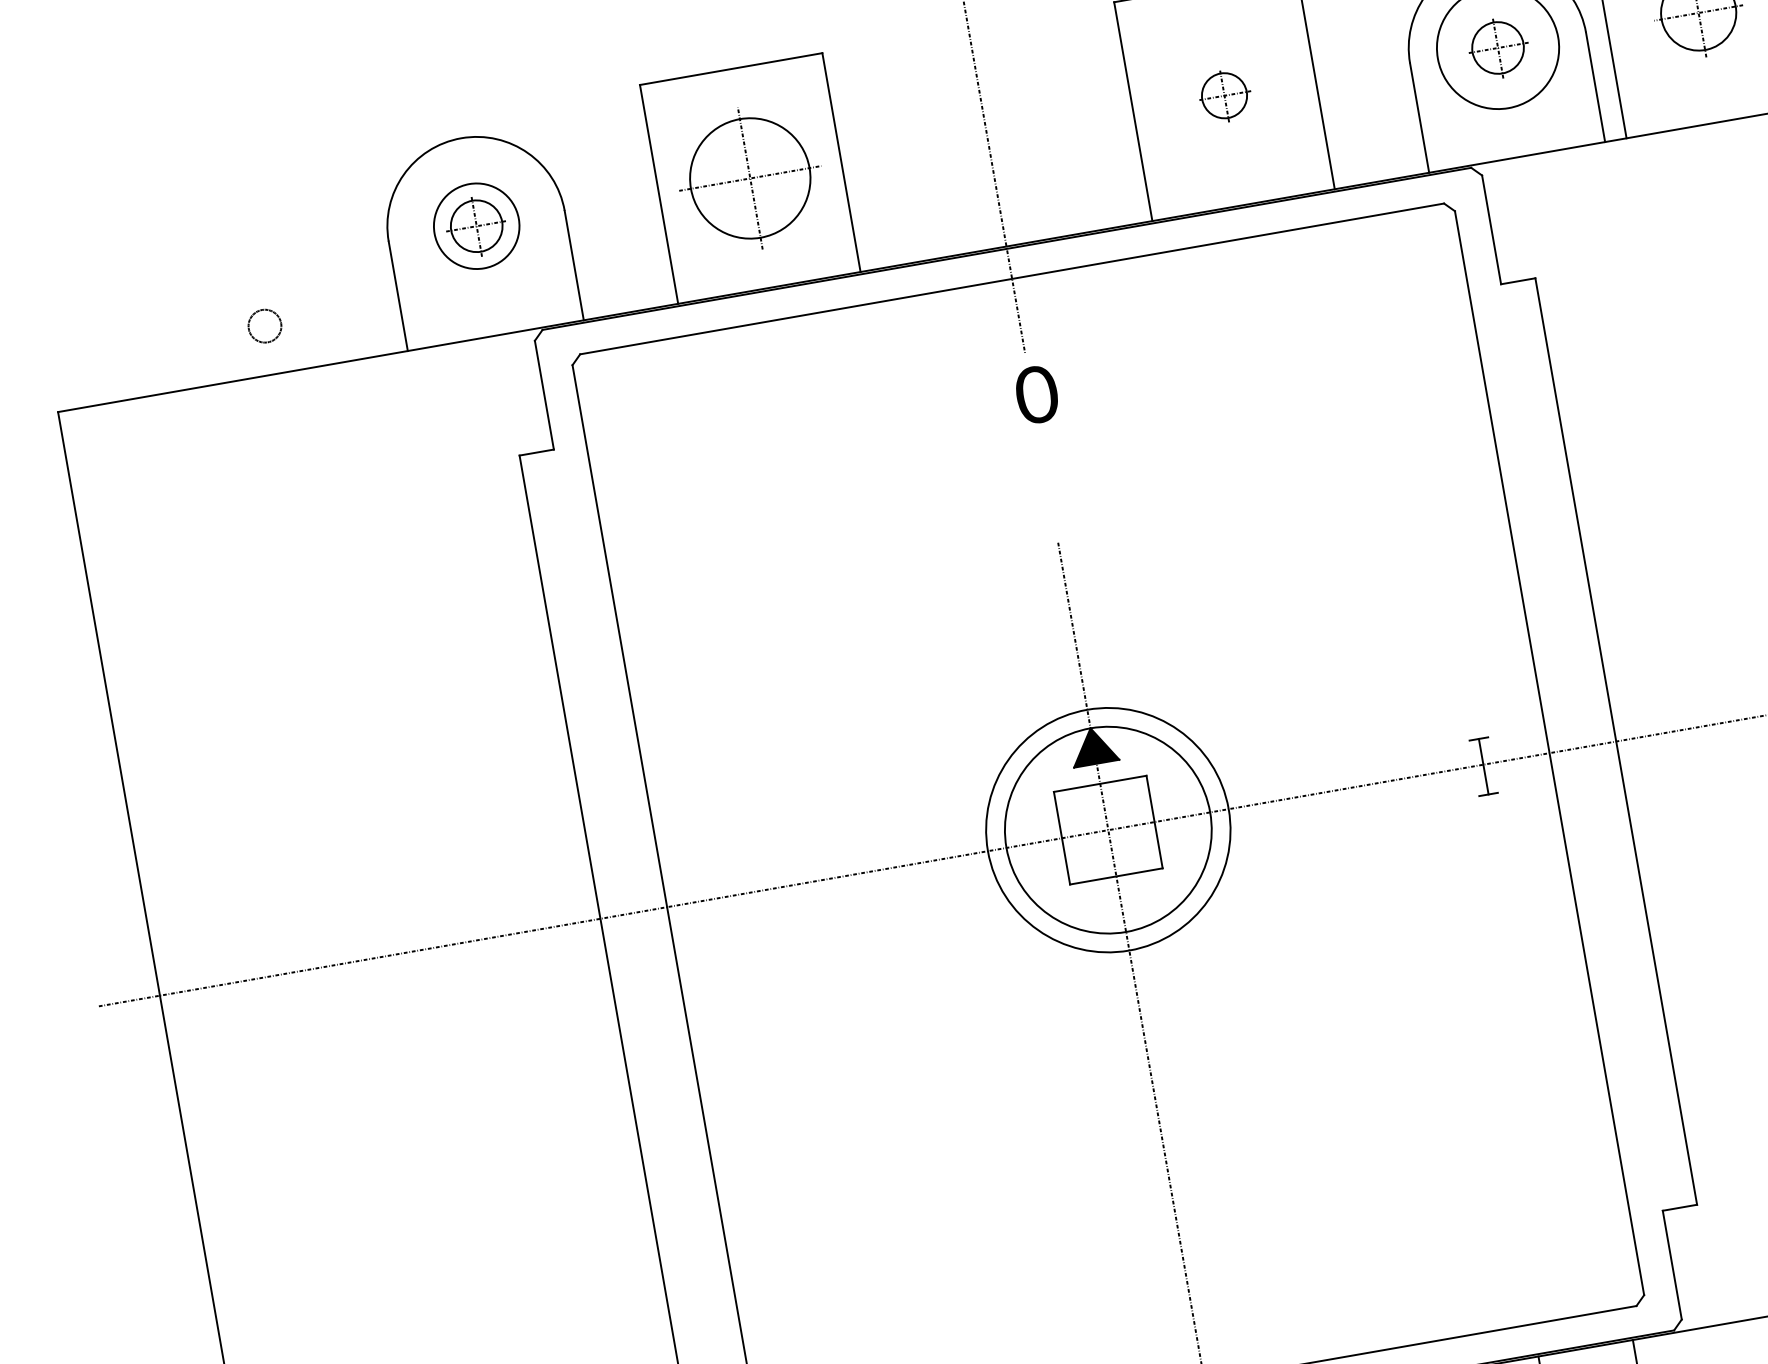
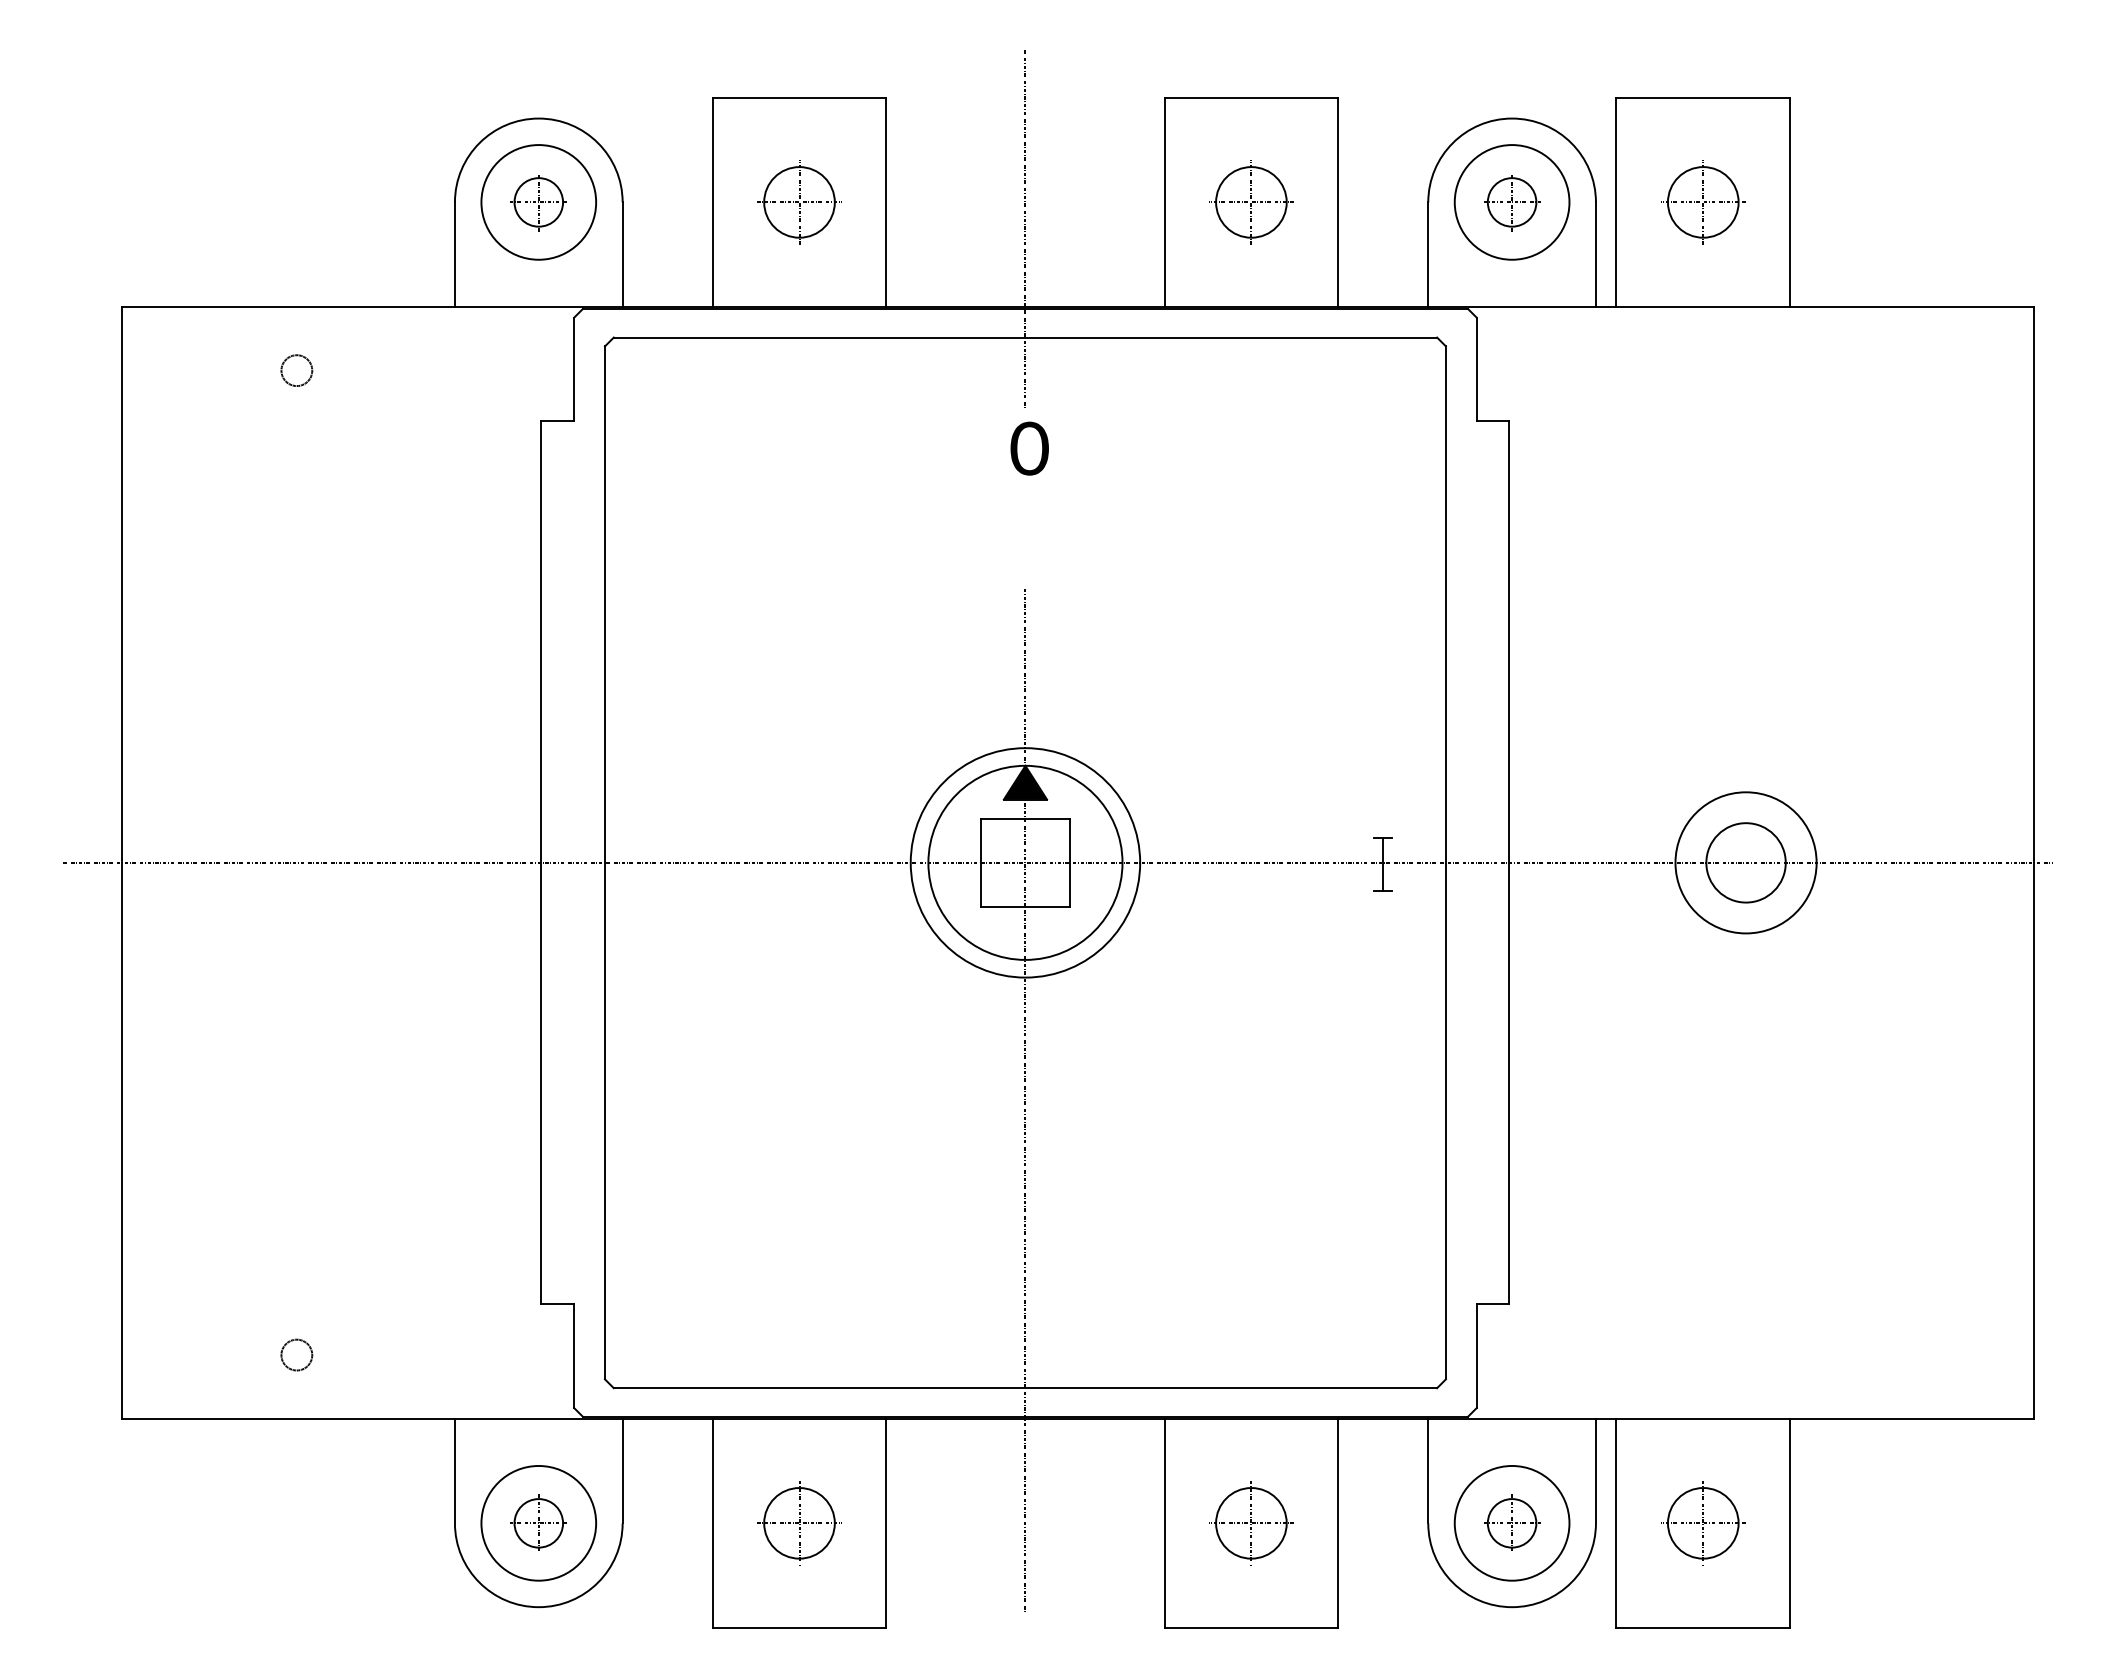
part: (1224, 95) -> (1251, 202), size x1.67
part: (750, 178) -> (799, 202), size x0.62
circle: (476, 226) -> (538, 202), size x1.43
circle: (264, 326) -> (296, 370), moved

